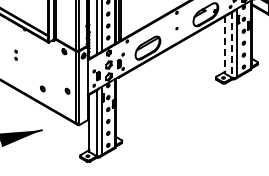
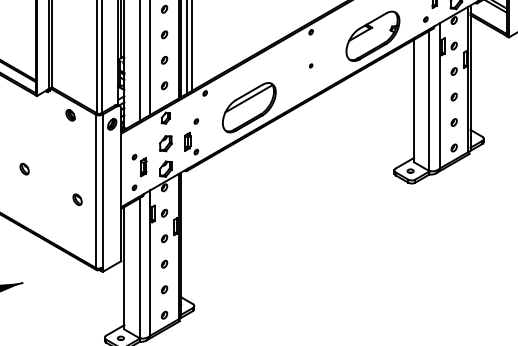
line: (225, 45) -> (414, 101), dashed -> solid
line: (232, 45) -> (429, 101), dashed -> solid
part: (42, 88) -> (24, 168), moved

